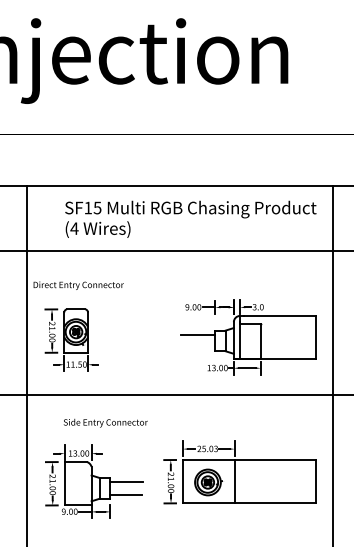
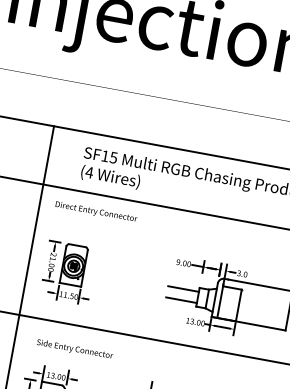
text: (78, 285) -> (96, 211), moved
line: (198, 347) -> (181, 300), added
text: (105, 422) -> (74, 348), moved

